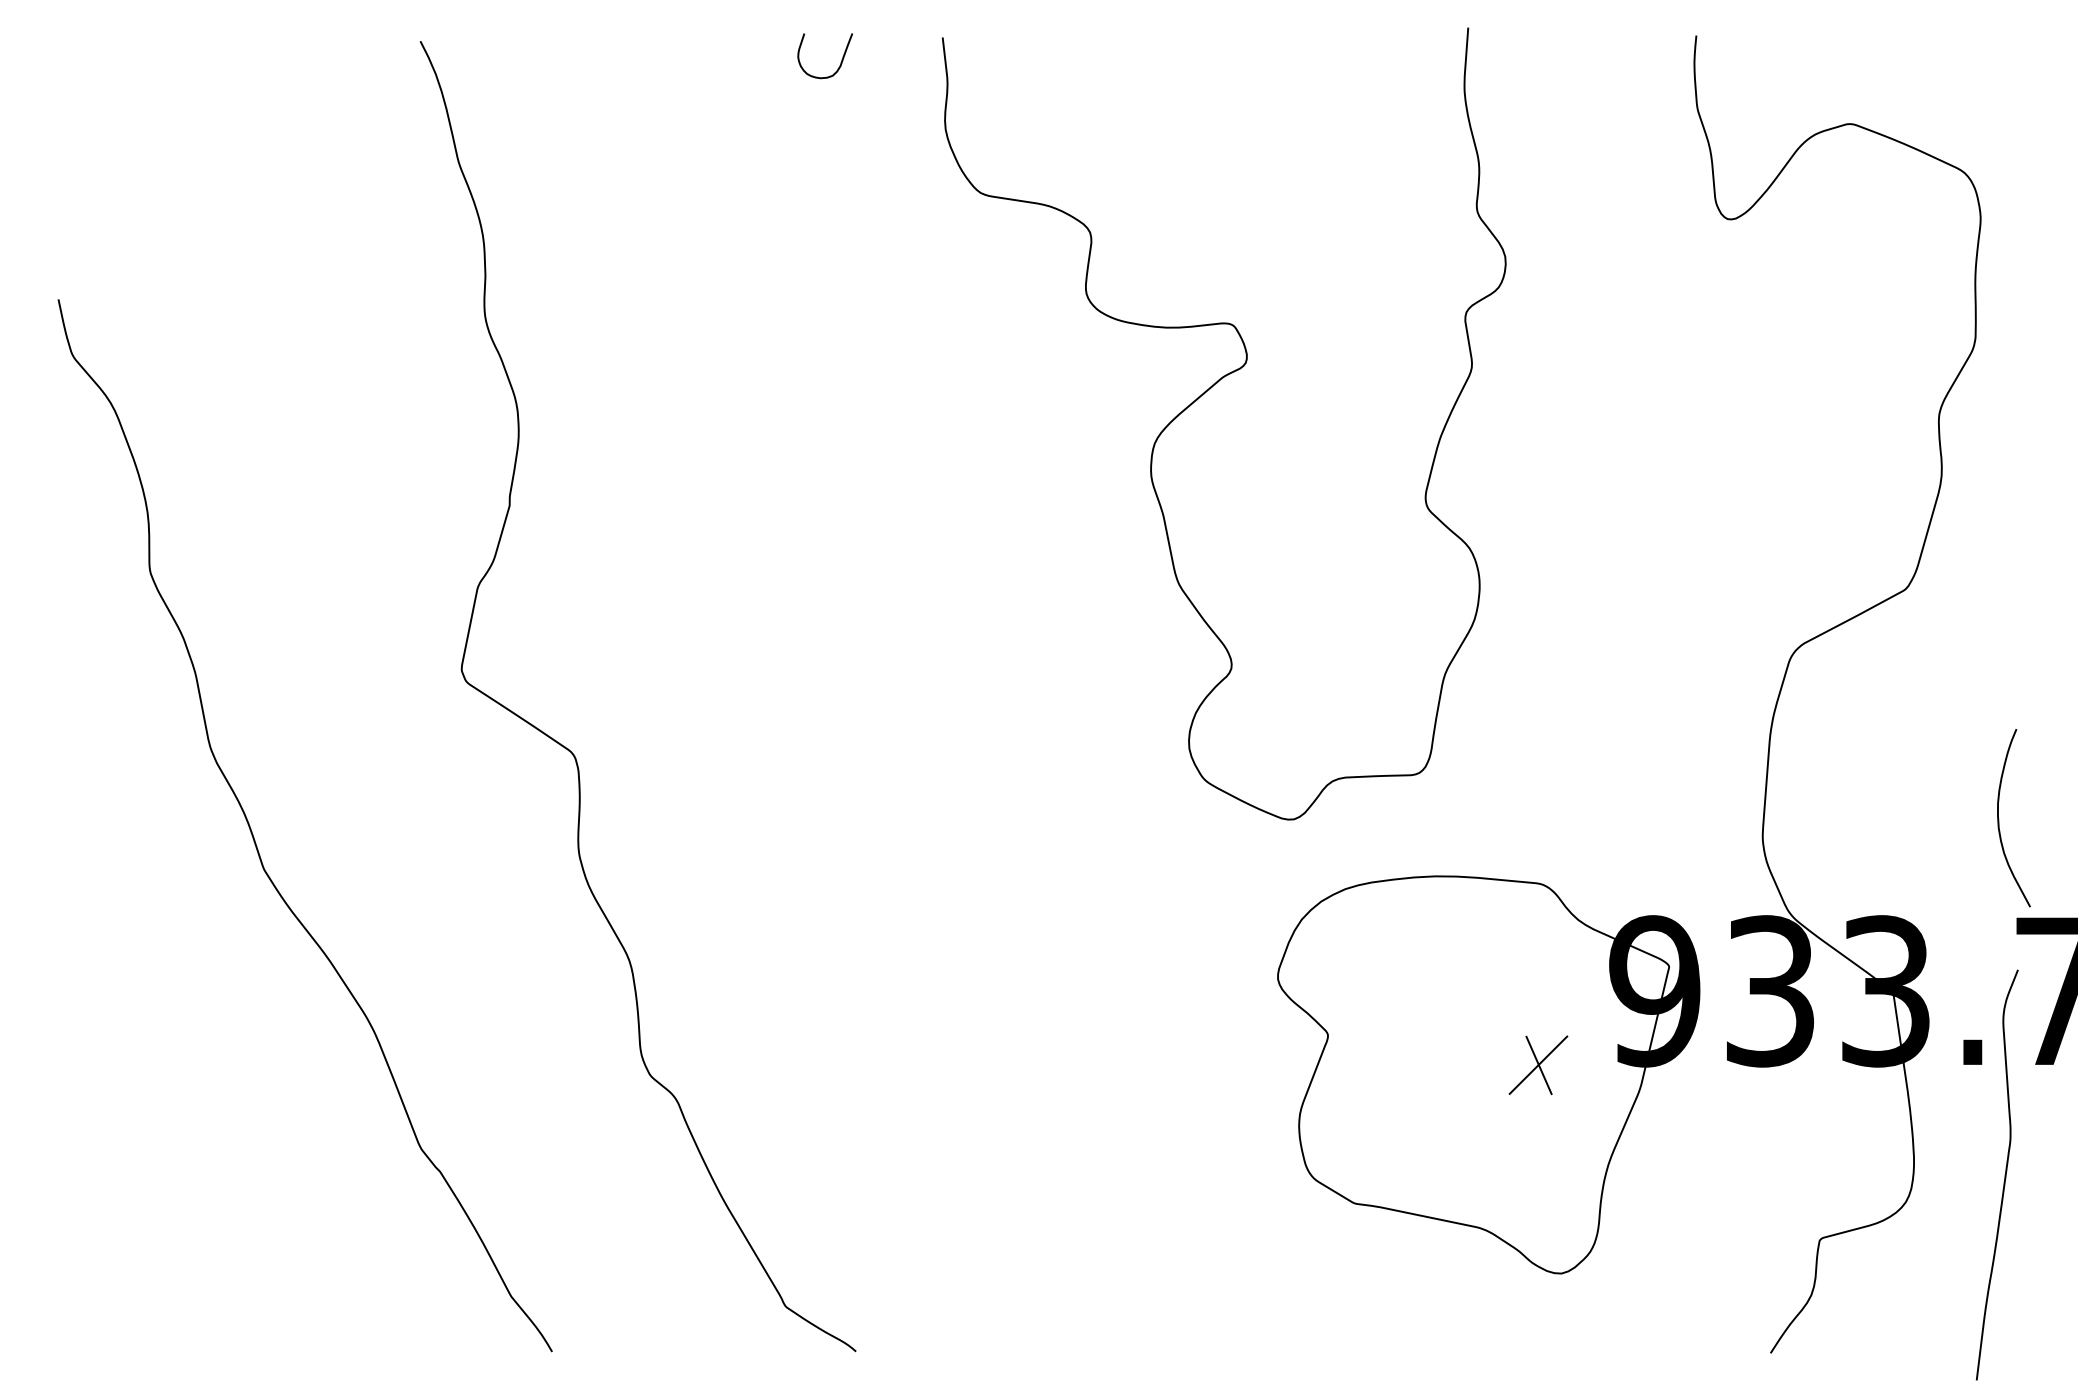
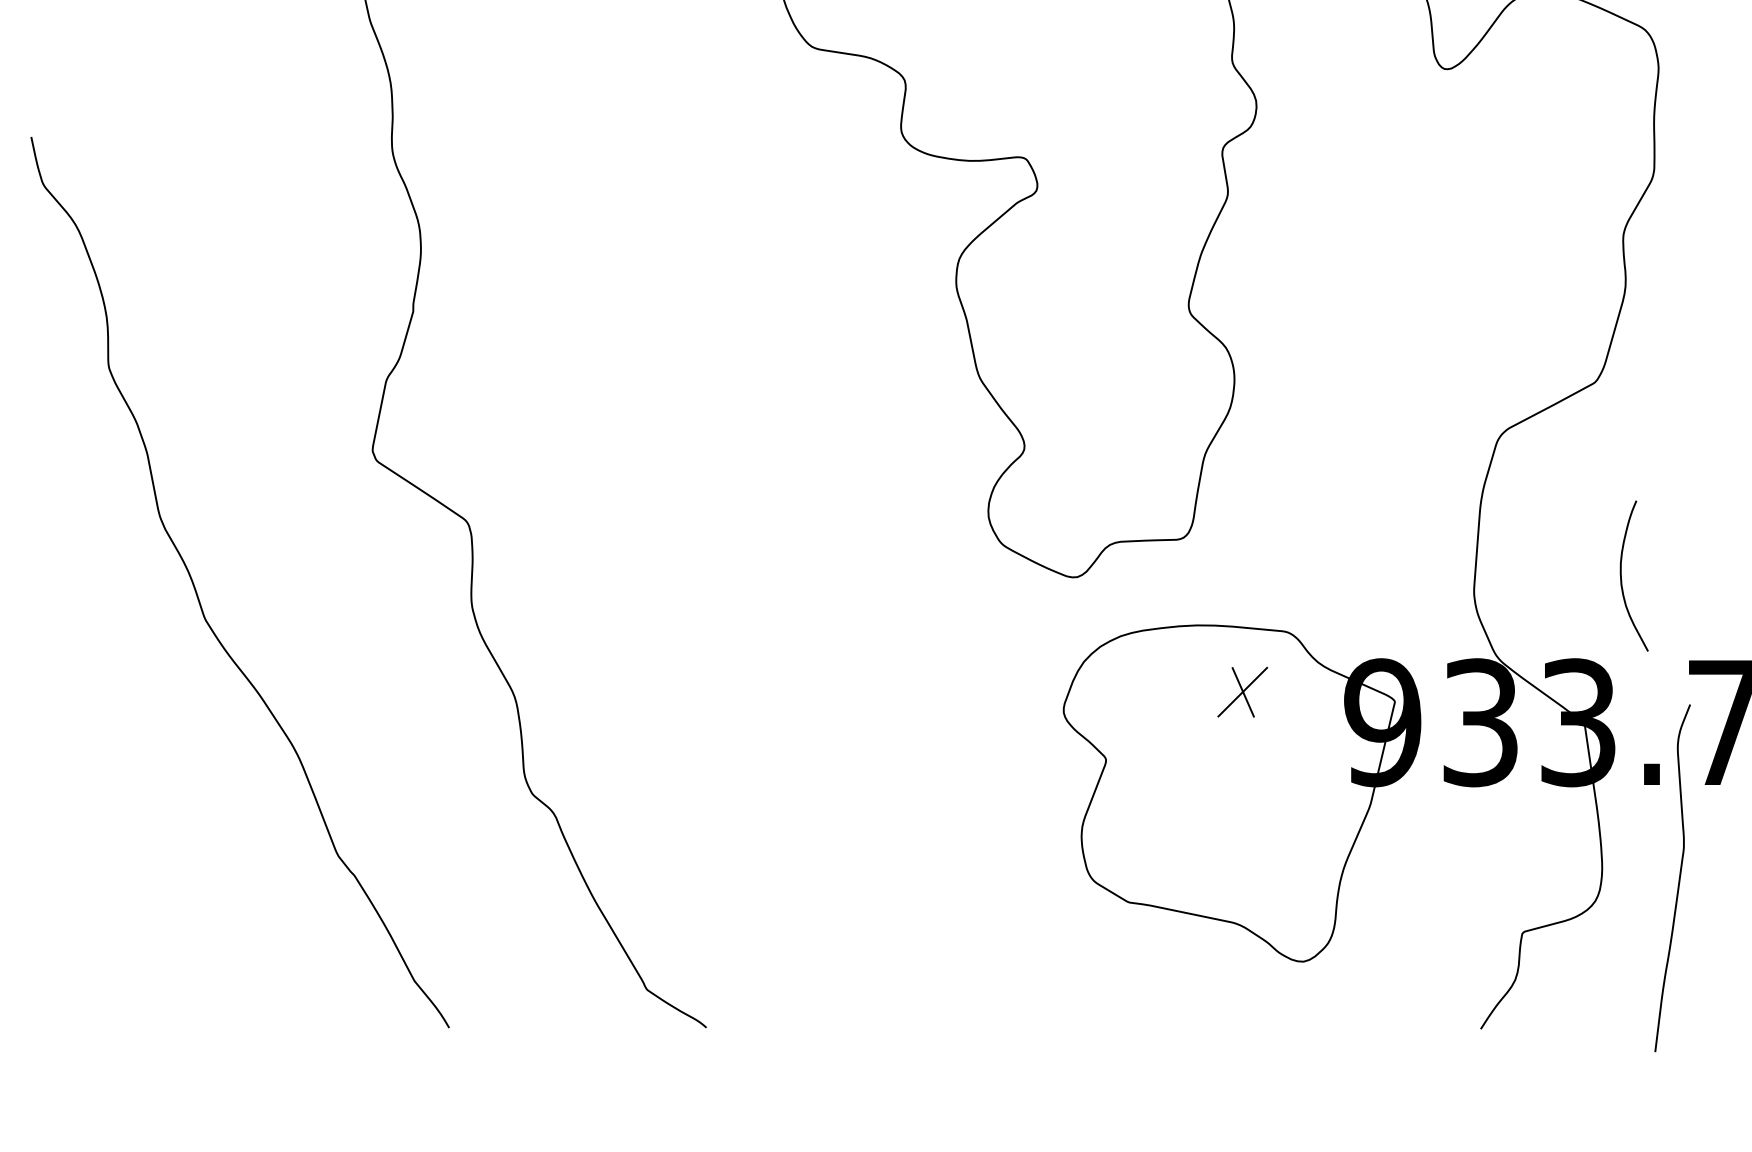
curve: (1999, 818) -> (1622, 576), moved
part: (1538, 1065) -> (1242, 692), moved

